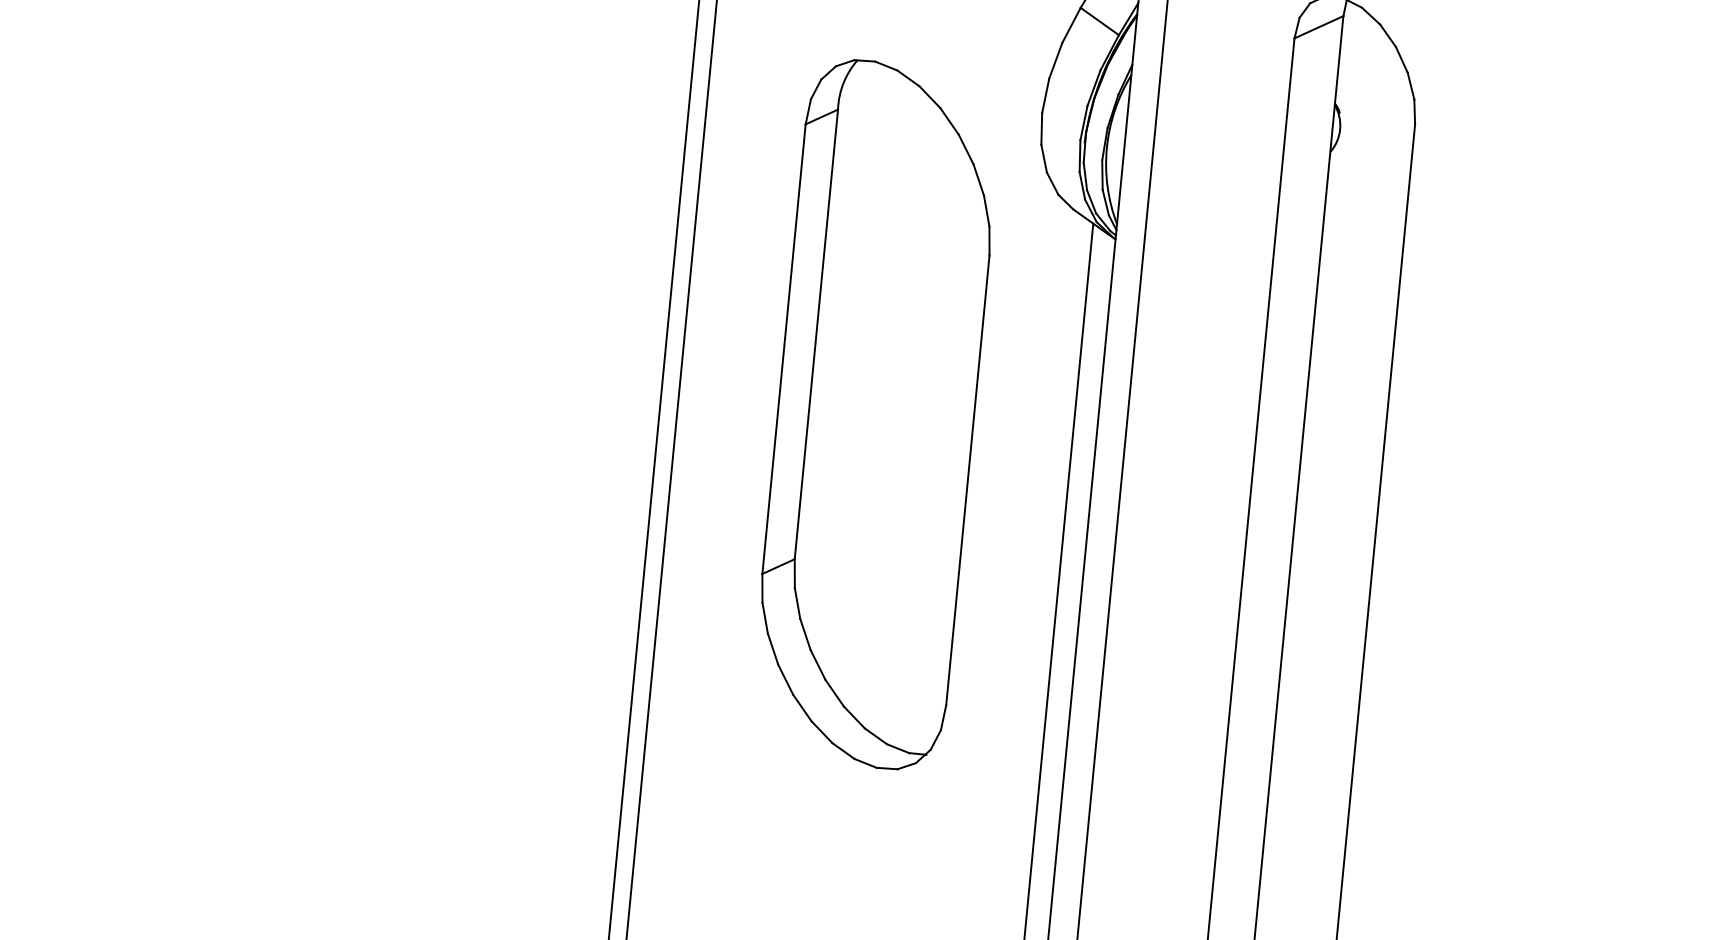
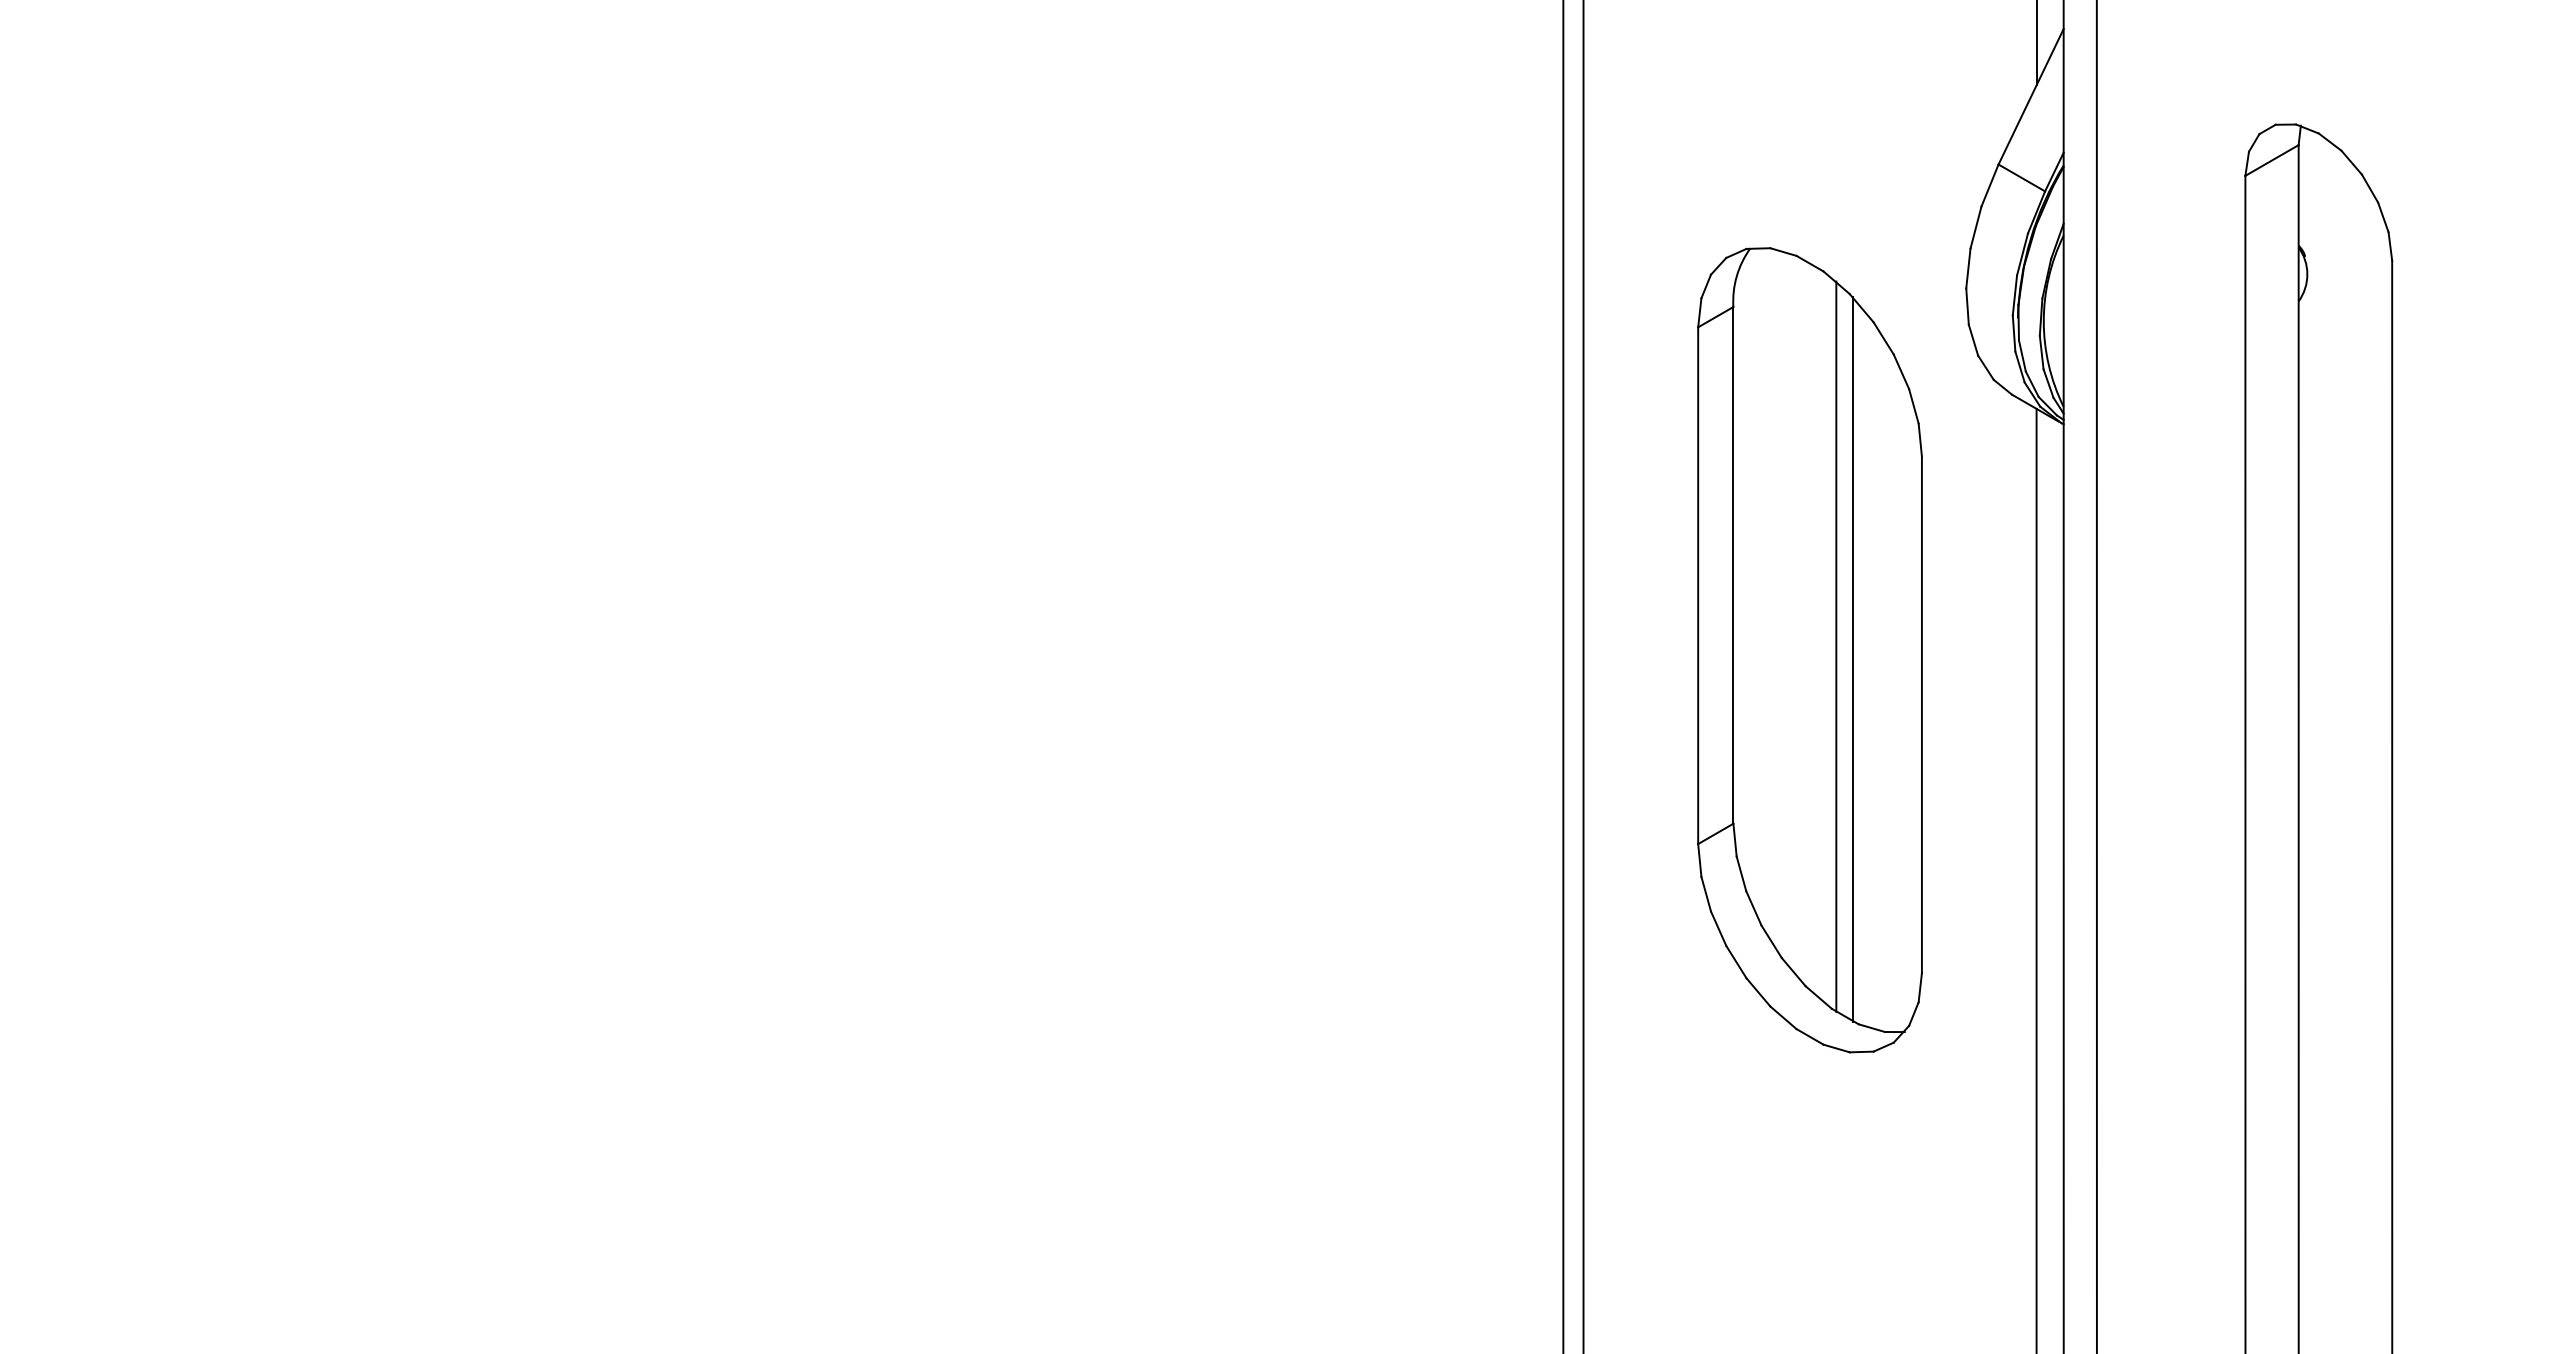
line: (899, 413) -> (1836, 646), added
line: (912, 426) -> (1853, 659), added

